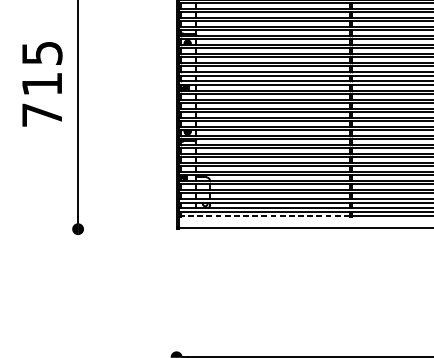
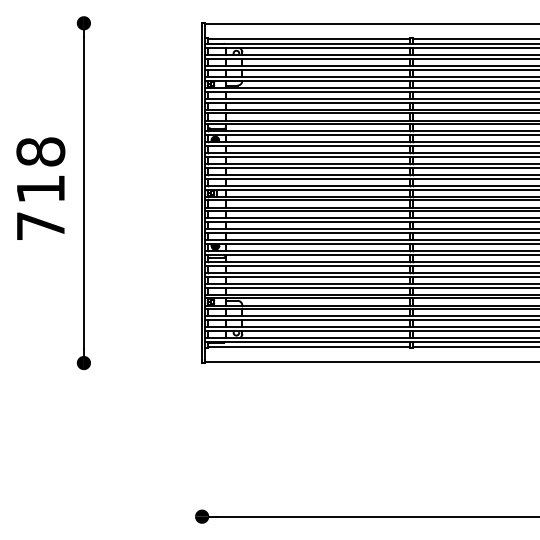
text: (41, 52) -> (40, 151), 715 -> 718
line: (265, 216) -> (308, 347), dashed -> solid

